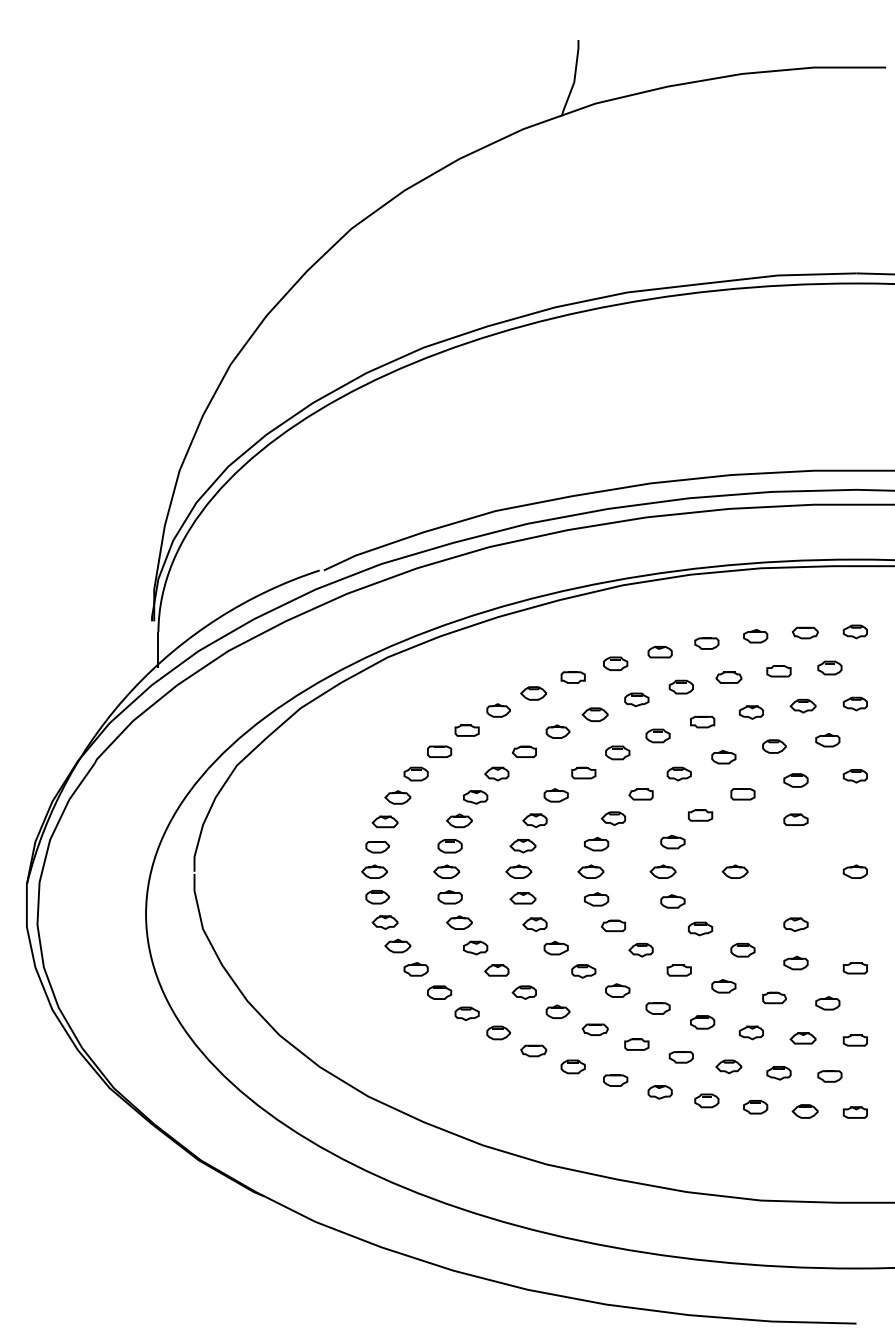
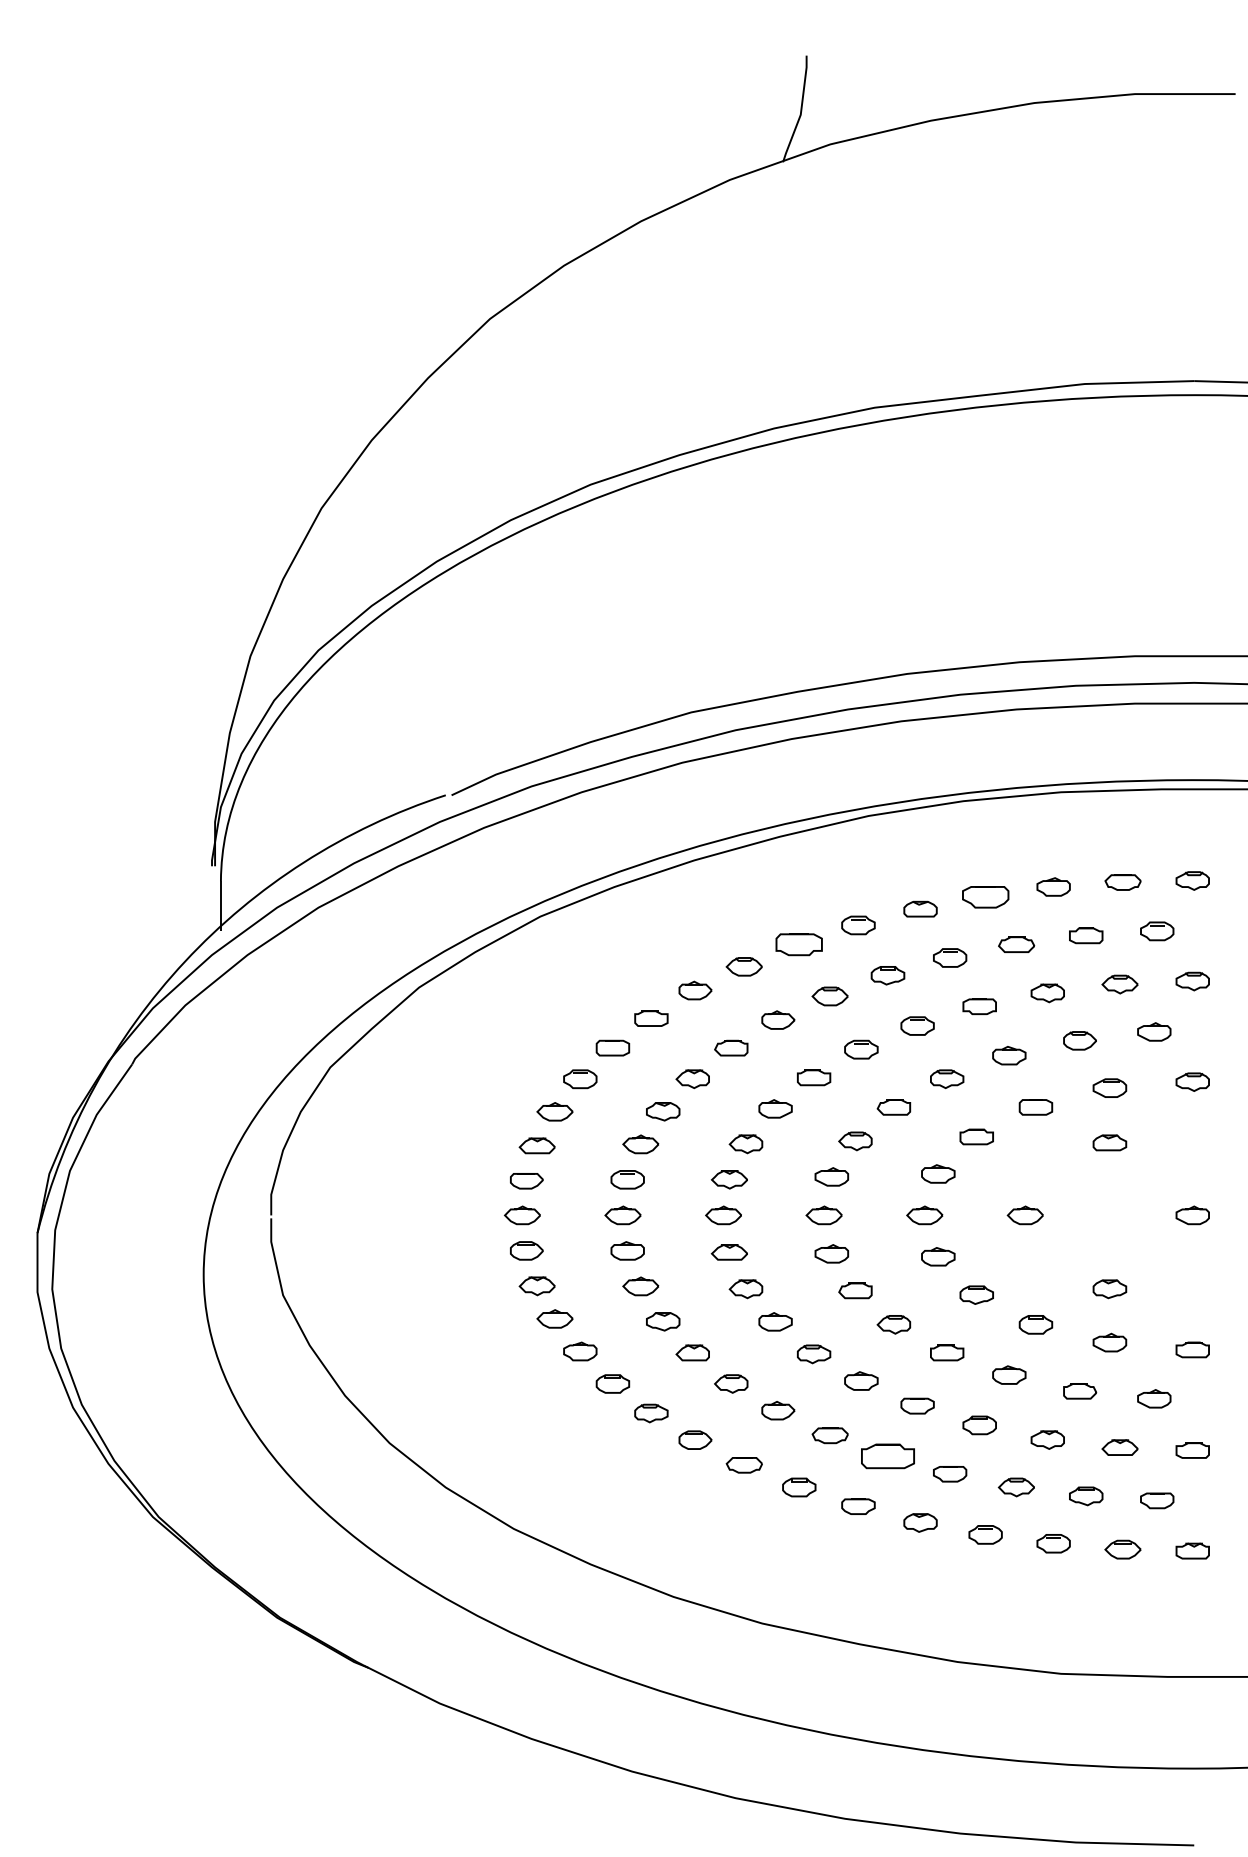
part: (706, 643) -> (985, 897), size x1.4
part: (573, 677) -> (799, 944), size x1.4
part: (636, 1044) -> (887, 1456), size x1.6

